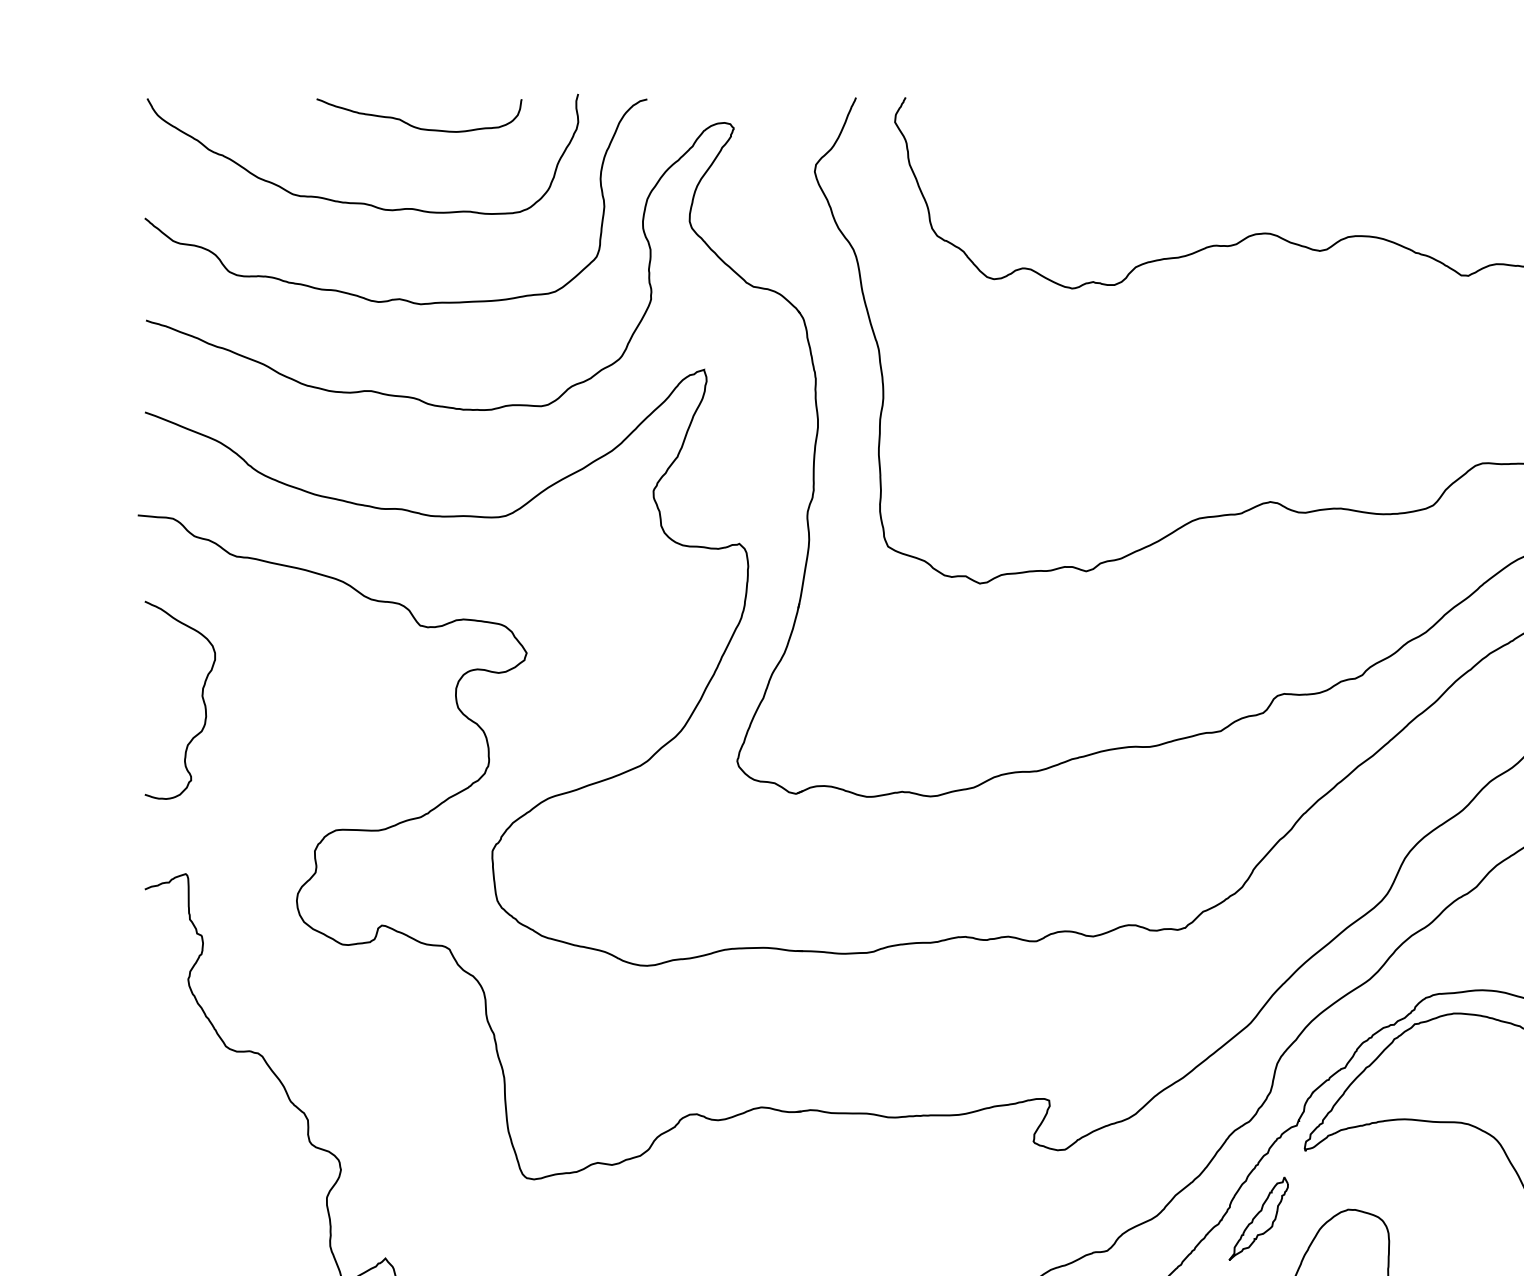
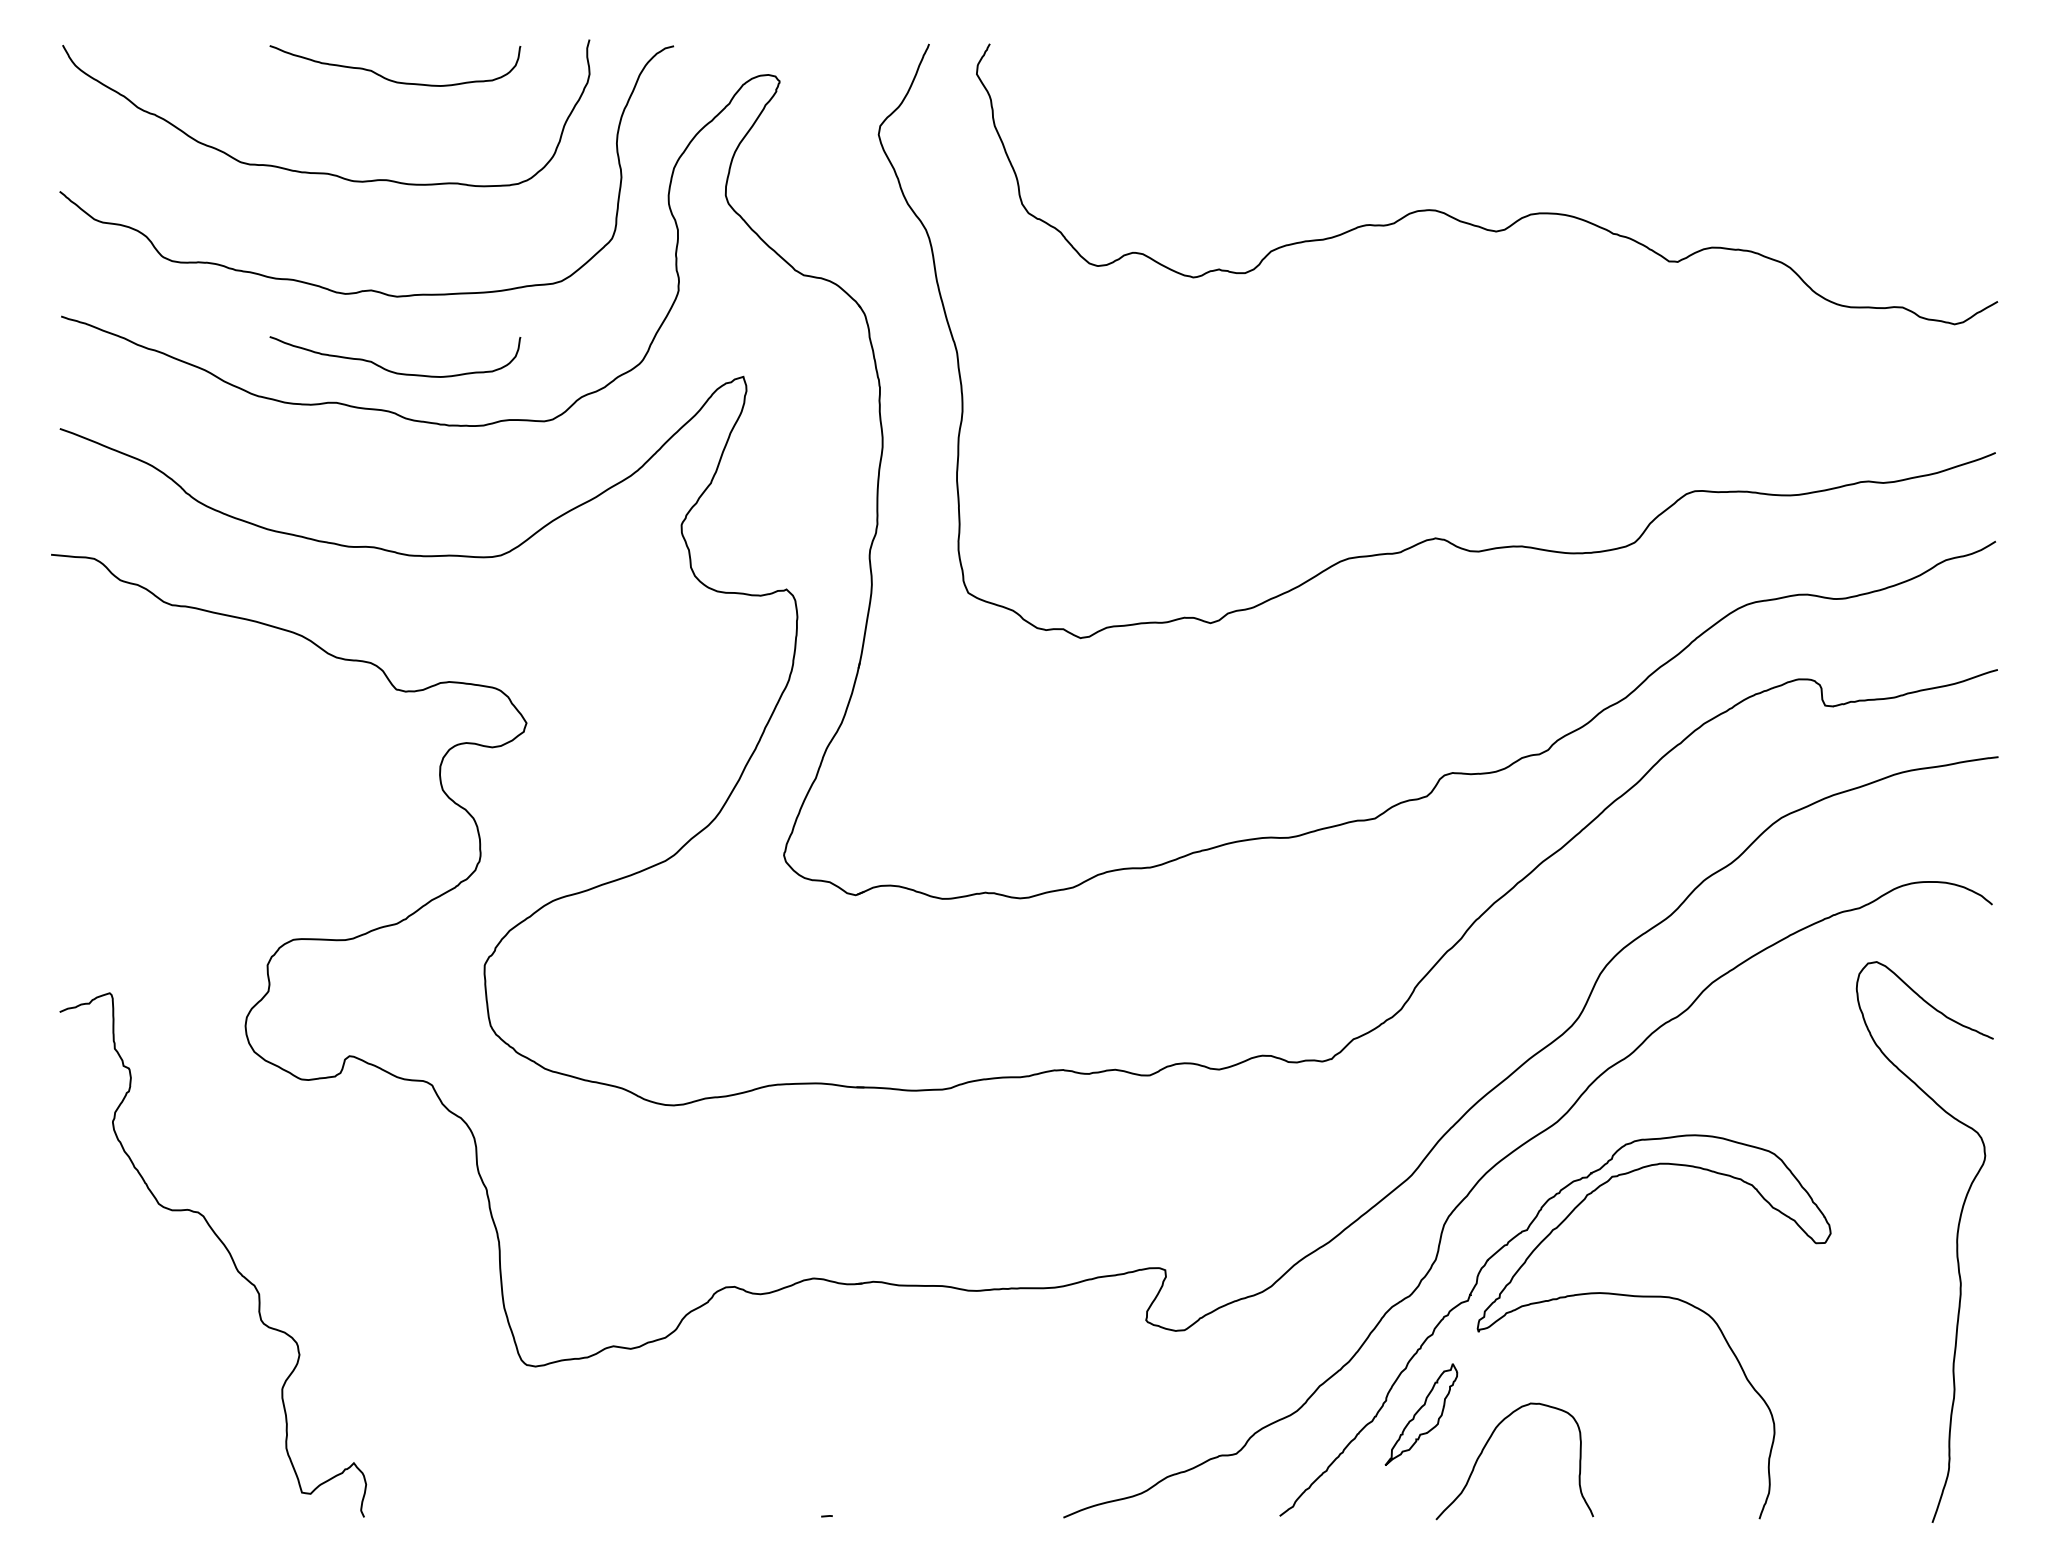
curve: (416, 364) -> (391, 370), added
curve: (201, 697) -> (129, 777), removed

